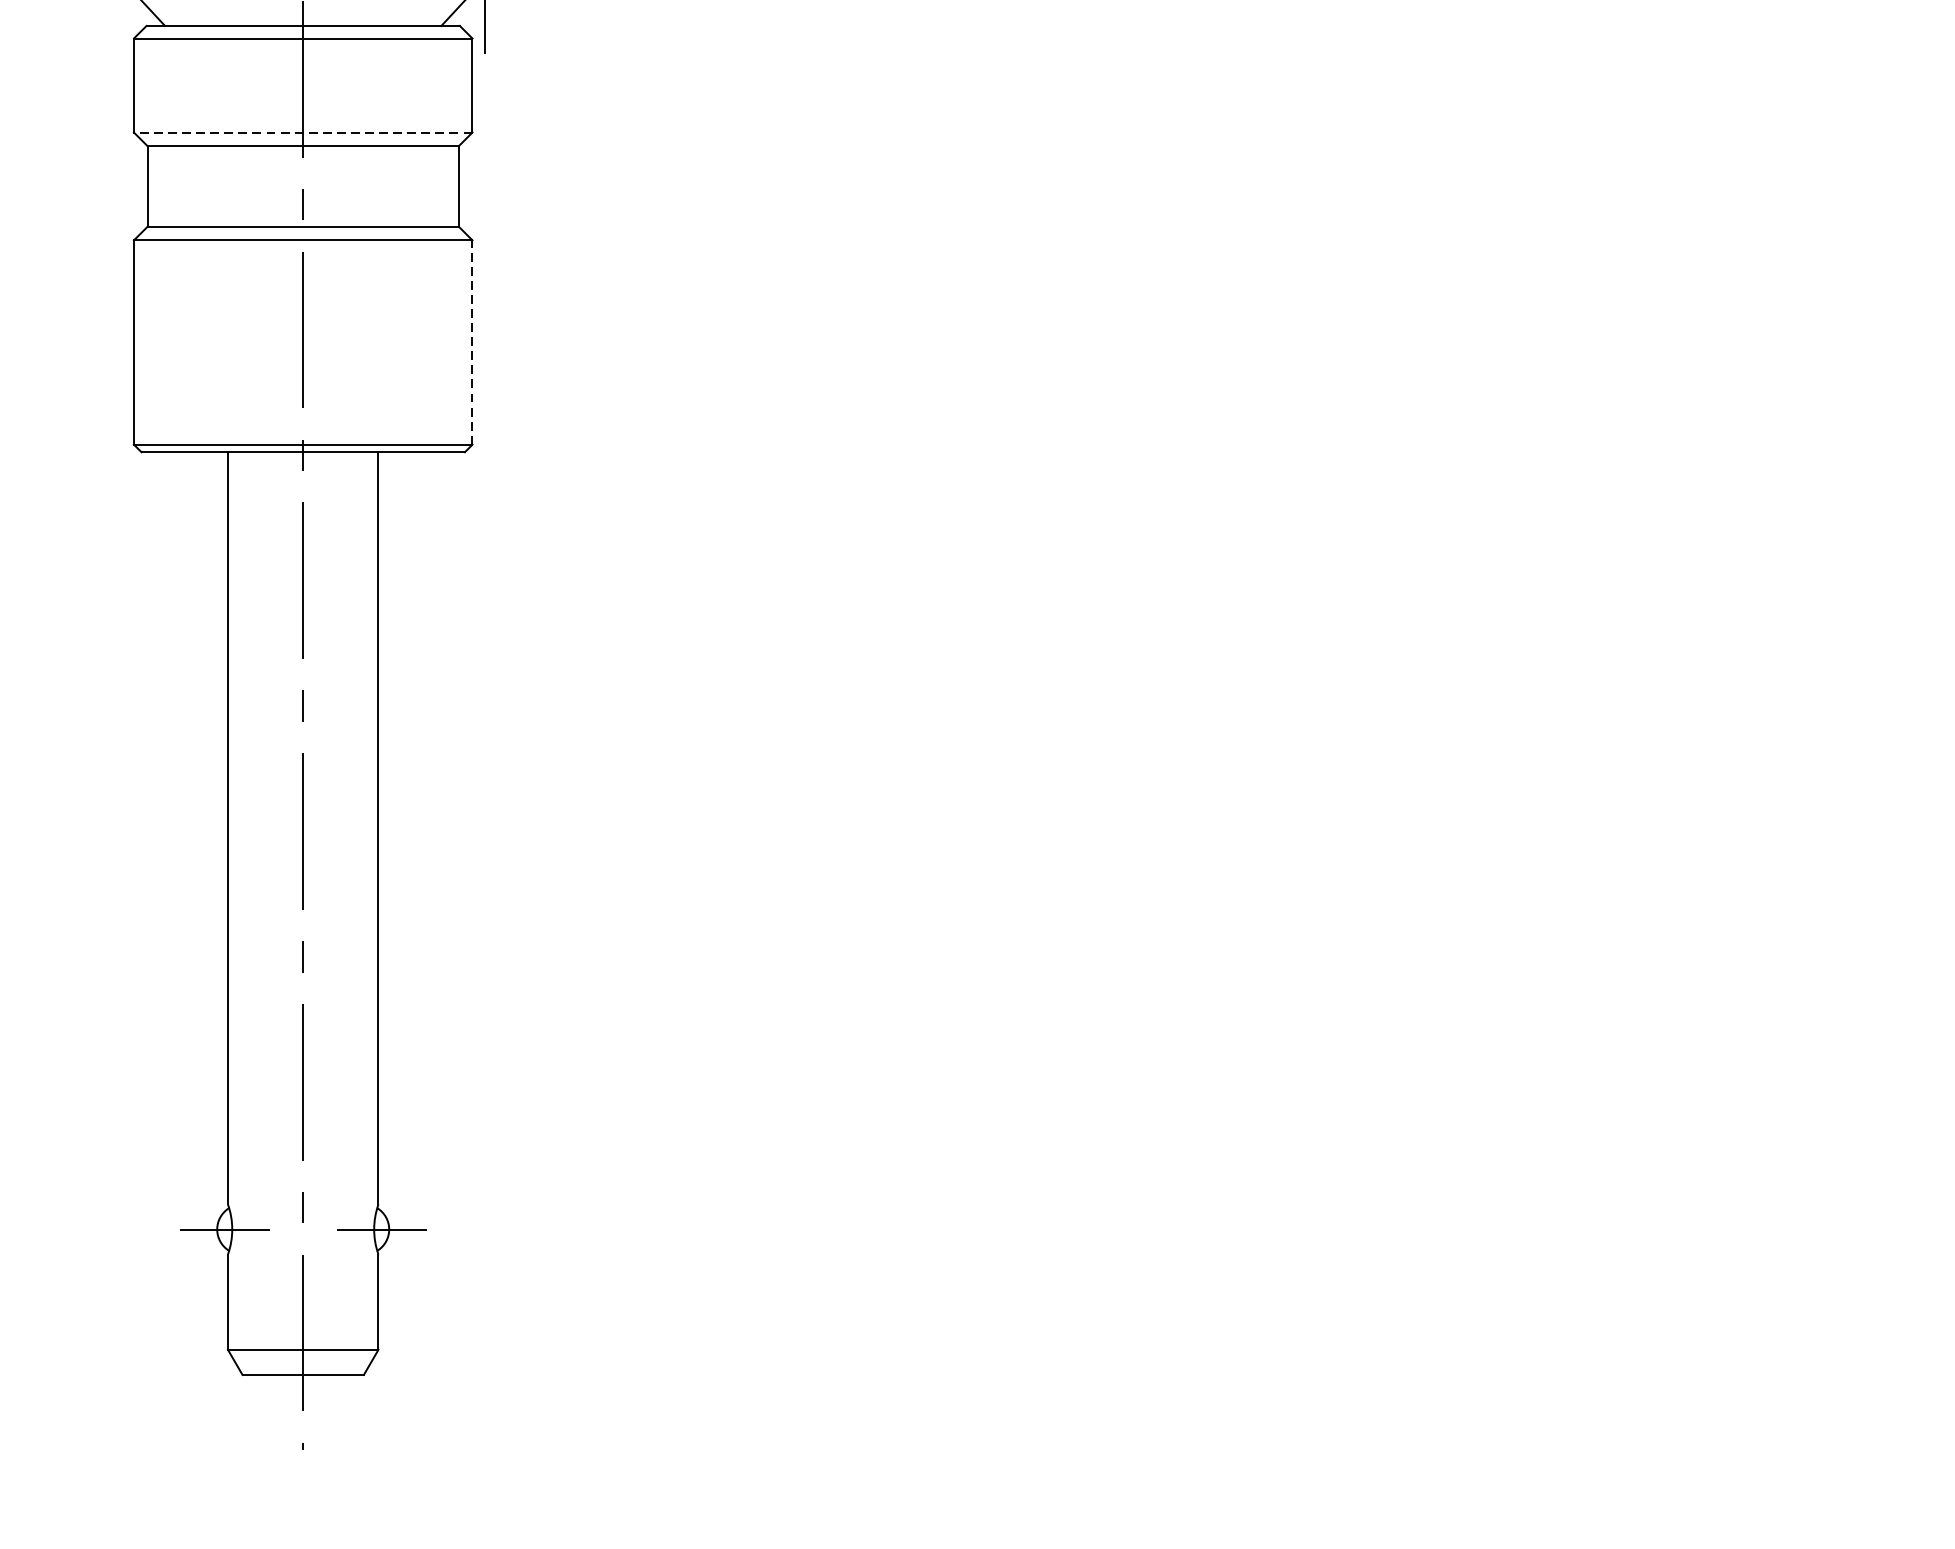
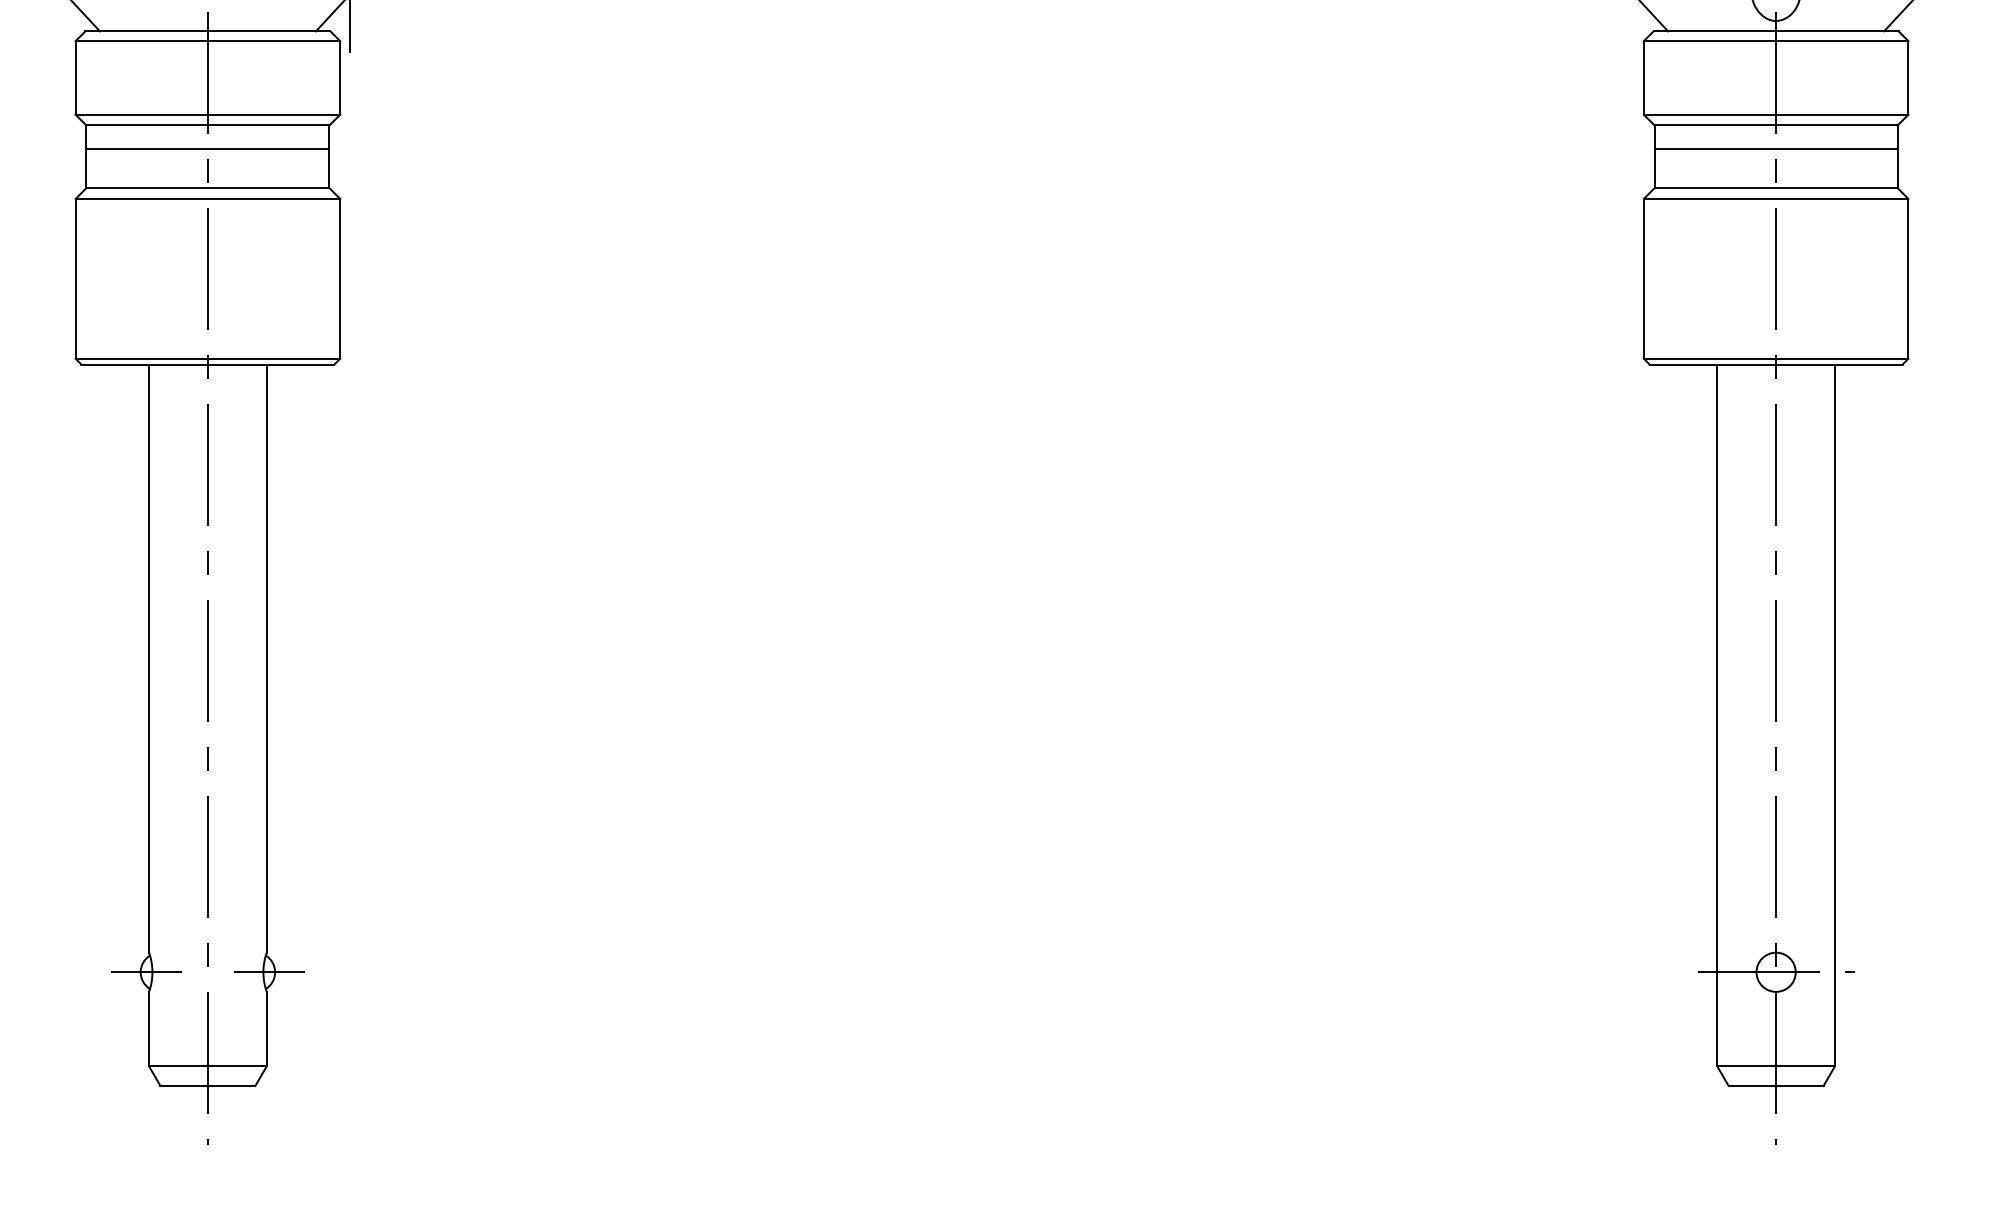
line: (302, 132) -> (207, 114), dashed -> solid
line: (302, 175) -> (207, 148), added
line: (472, 342) -> (340, 278), dashed -> solid

